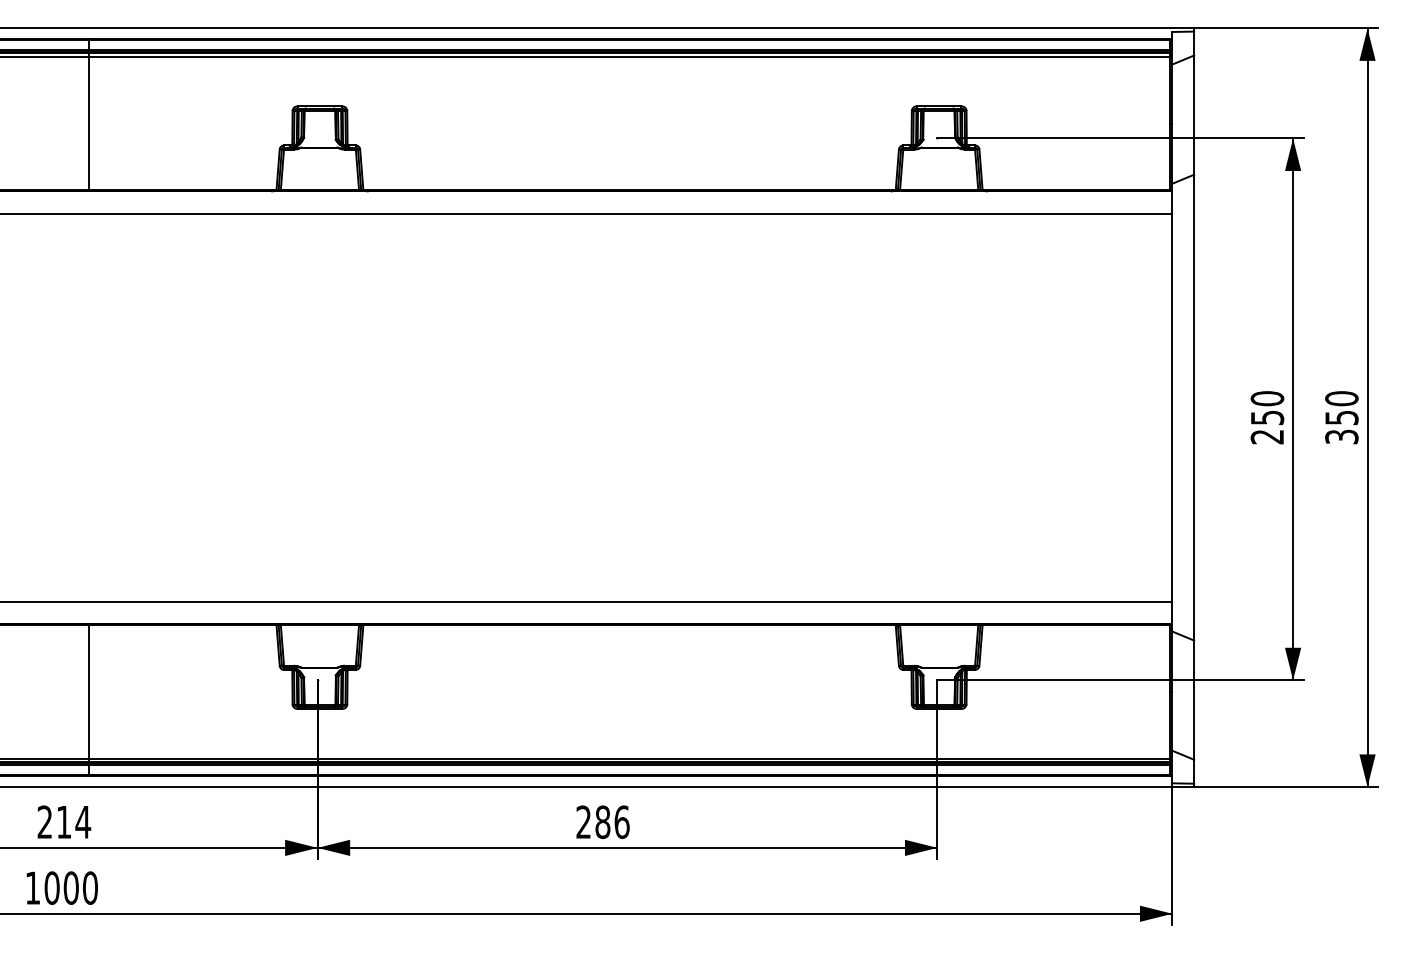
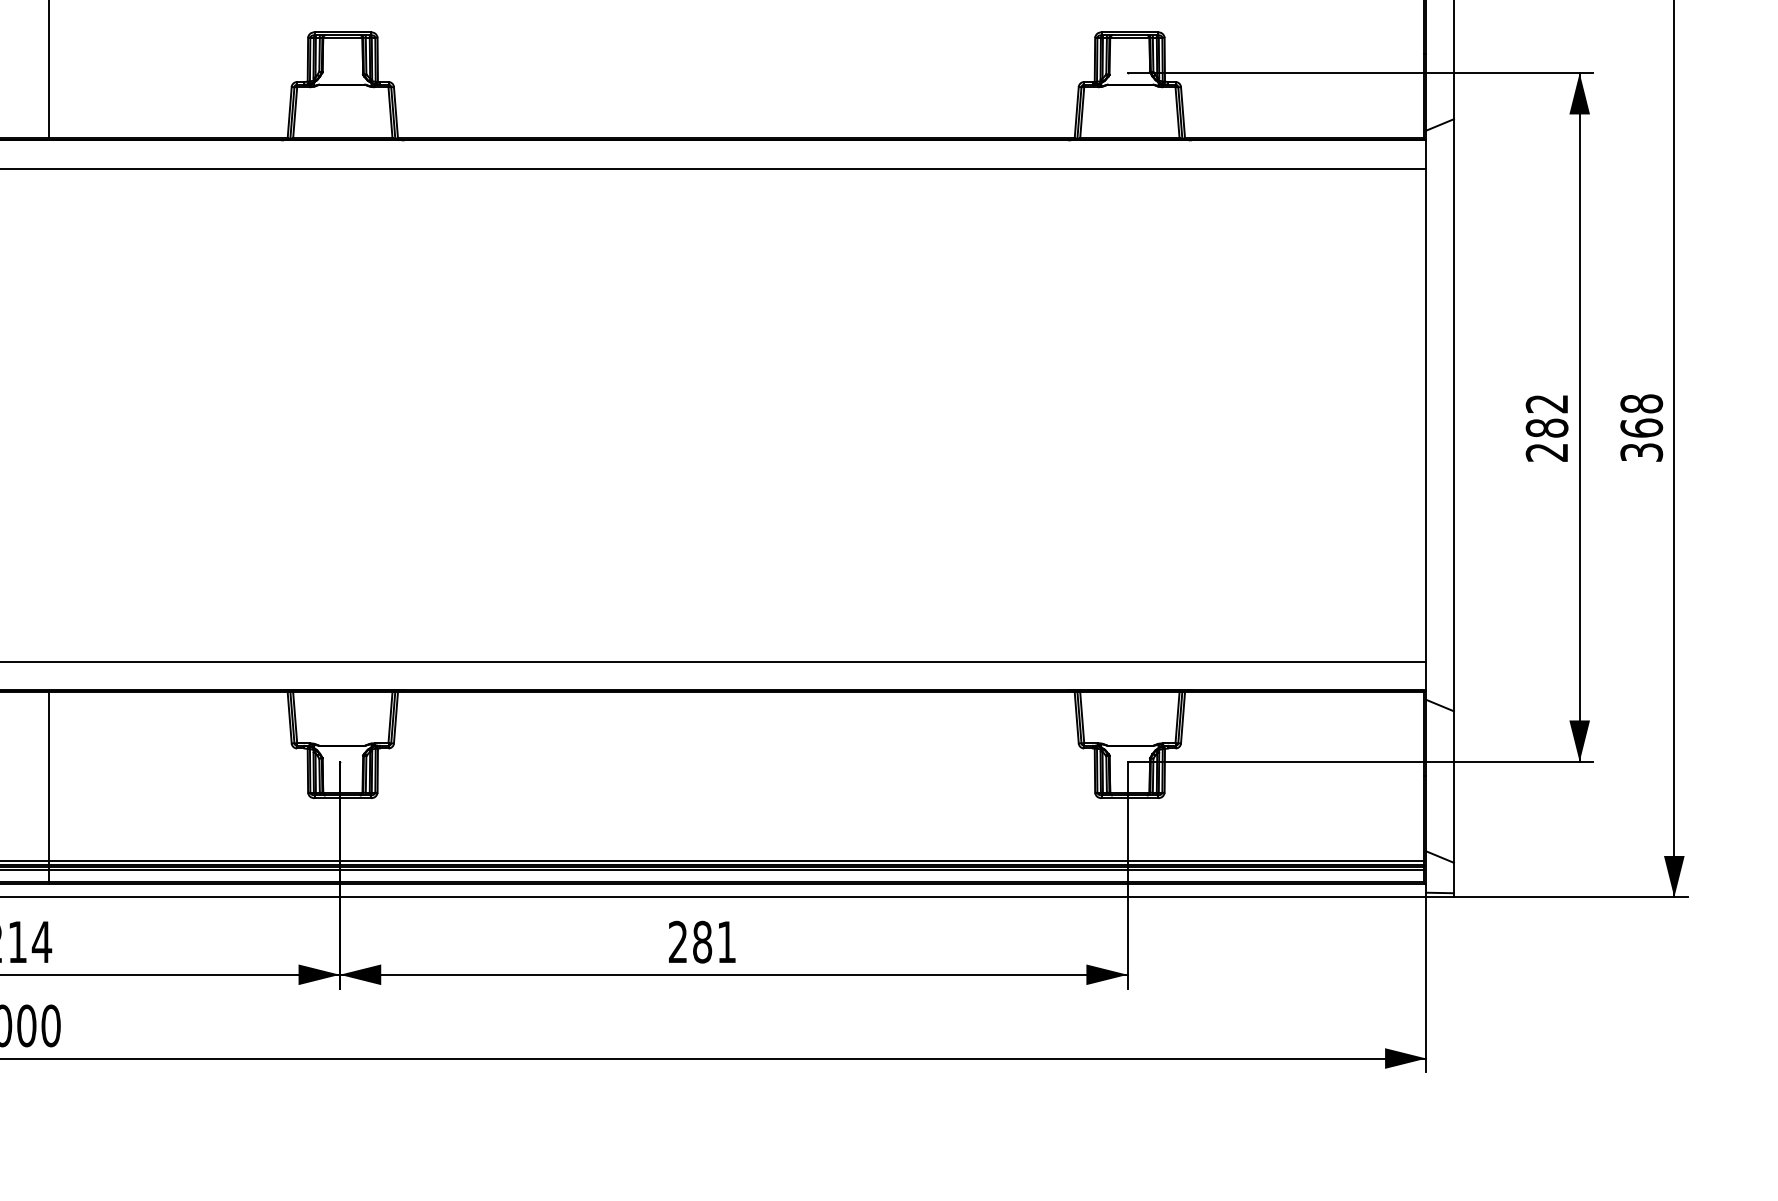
text: (1267, 408) -> (1547, 416), 250 -> 282
text: (1341, 408) -> (1641, 416), 350 -> 368
text: (621, 822) -> (726, 942), 286 -> 281

